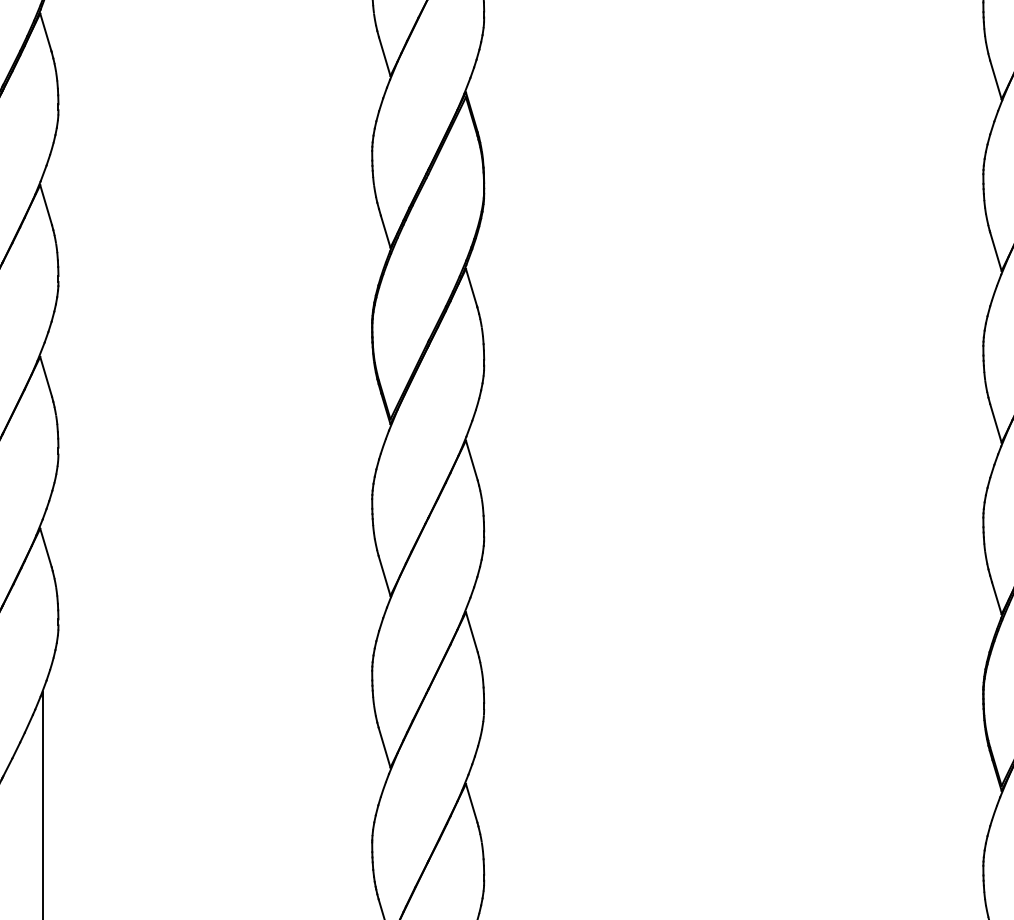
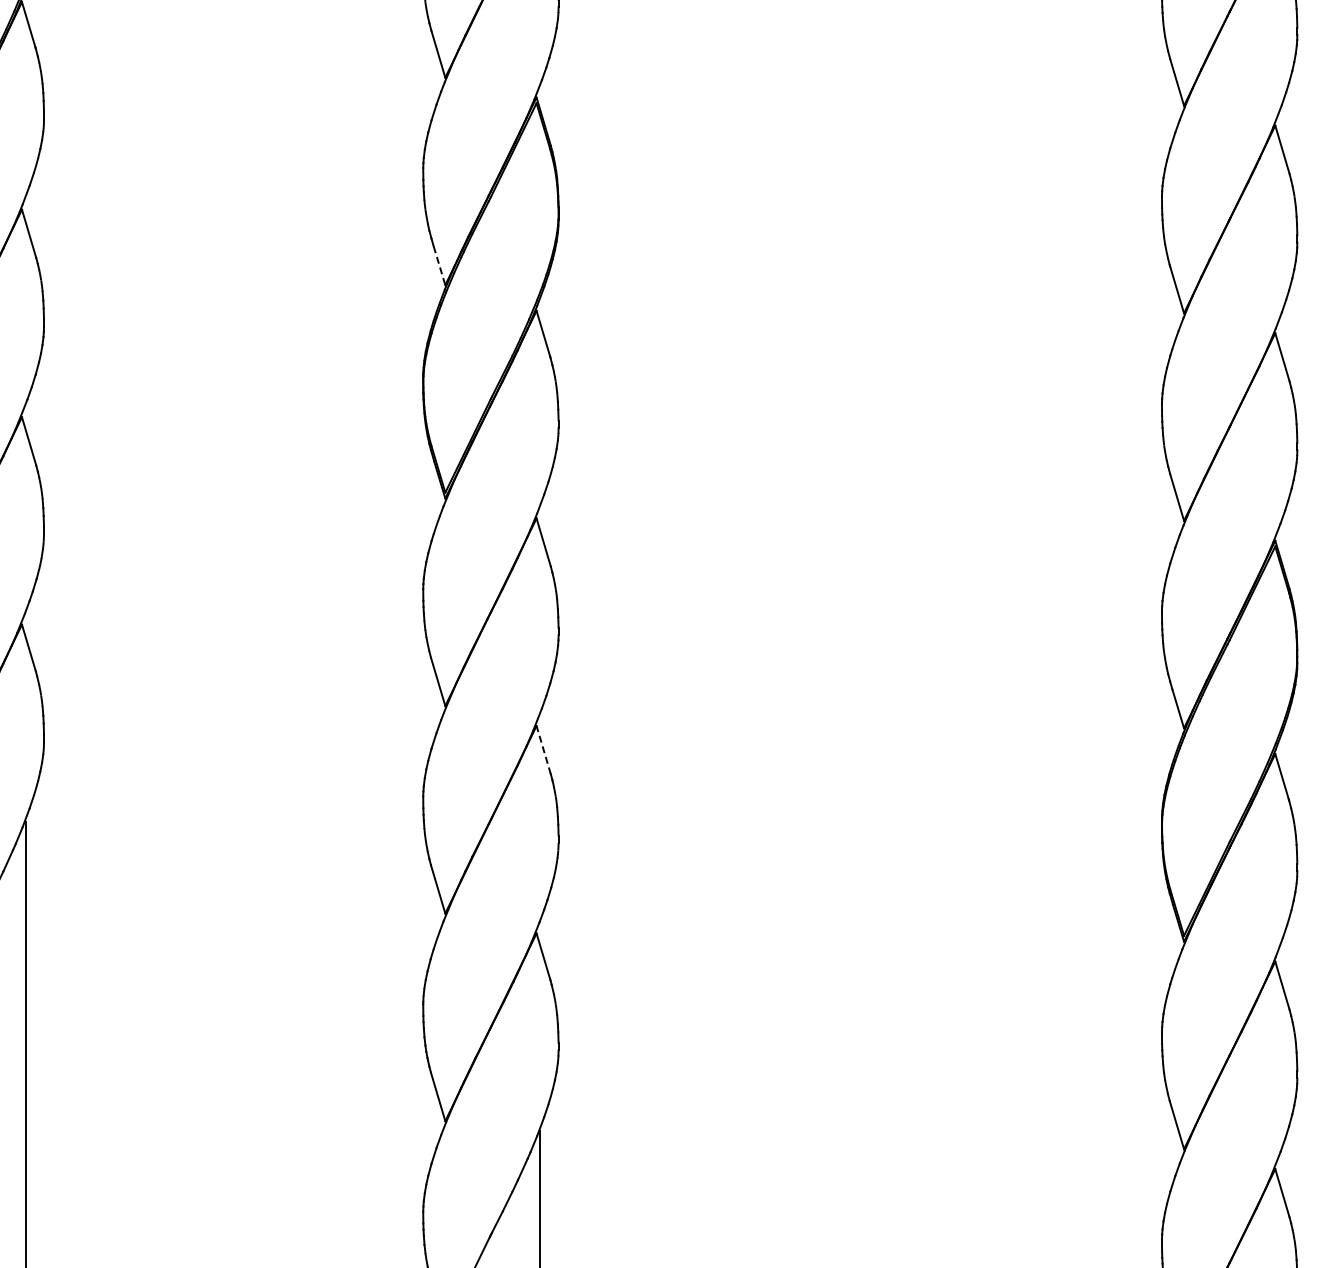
line: (385, 232) -> (439, 266), solid -> dashed
line: (471, 631) -> (543, 749), solid -> dashed

